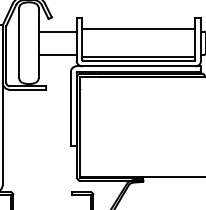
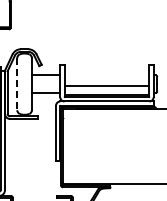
line: (138, 28) -> (106, 85), moved
line: (19, 43) -> (17, 84), solid -> dashed

